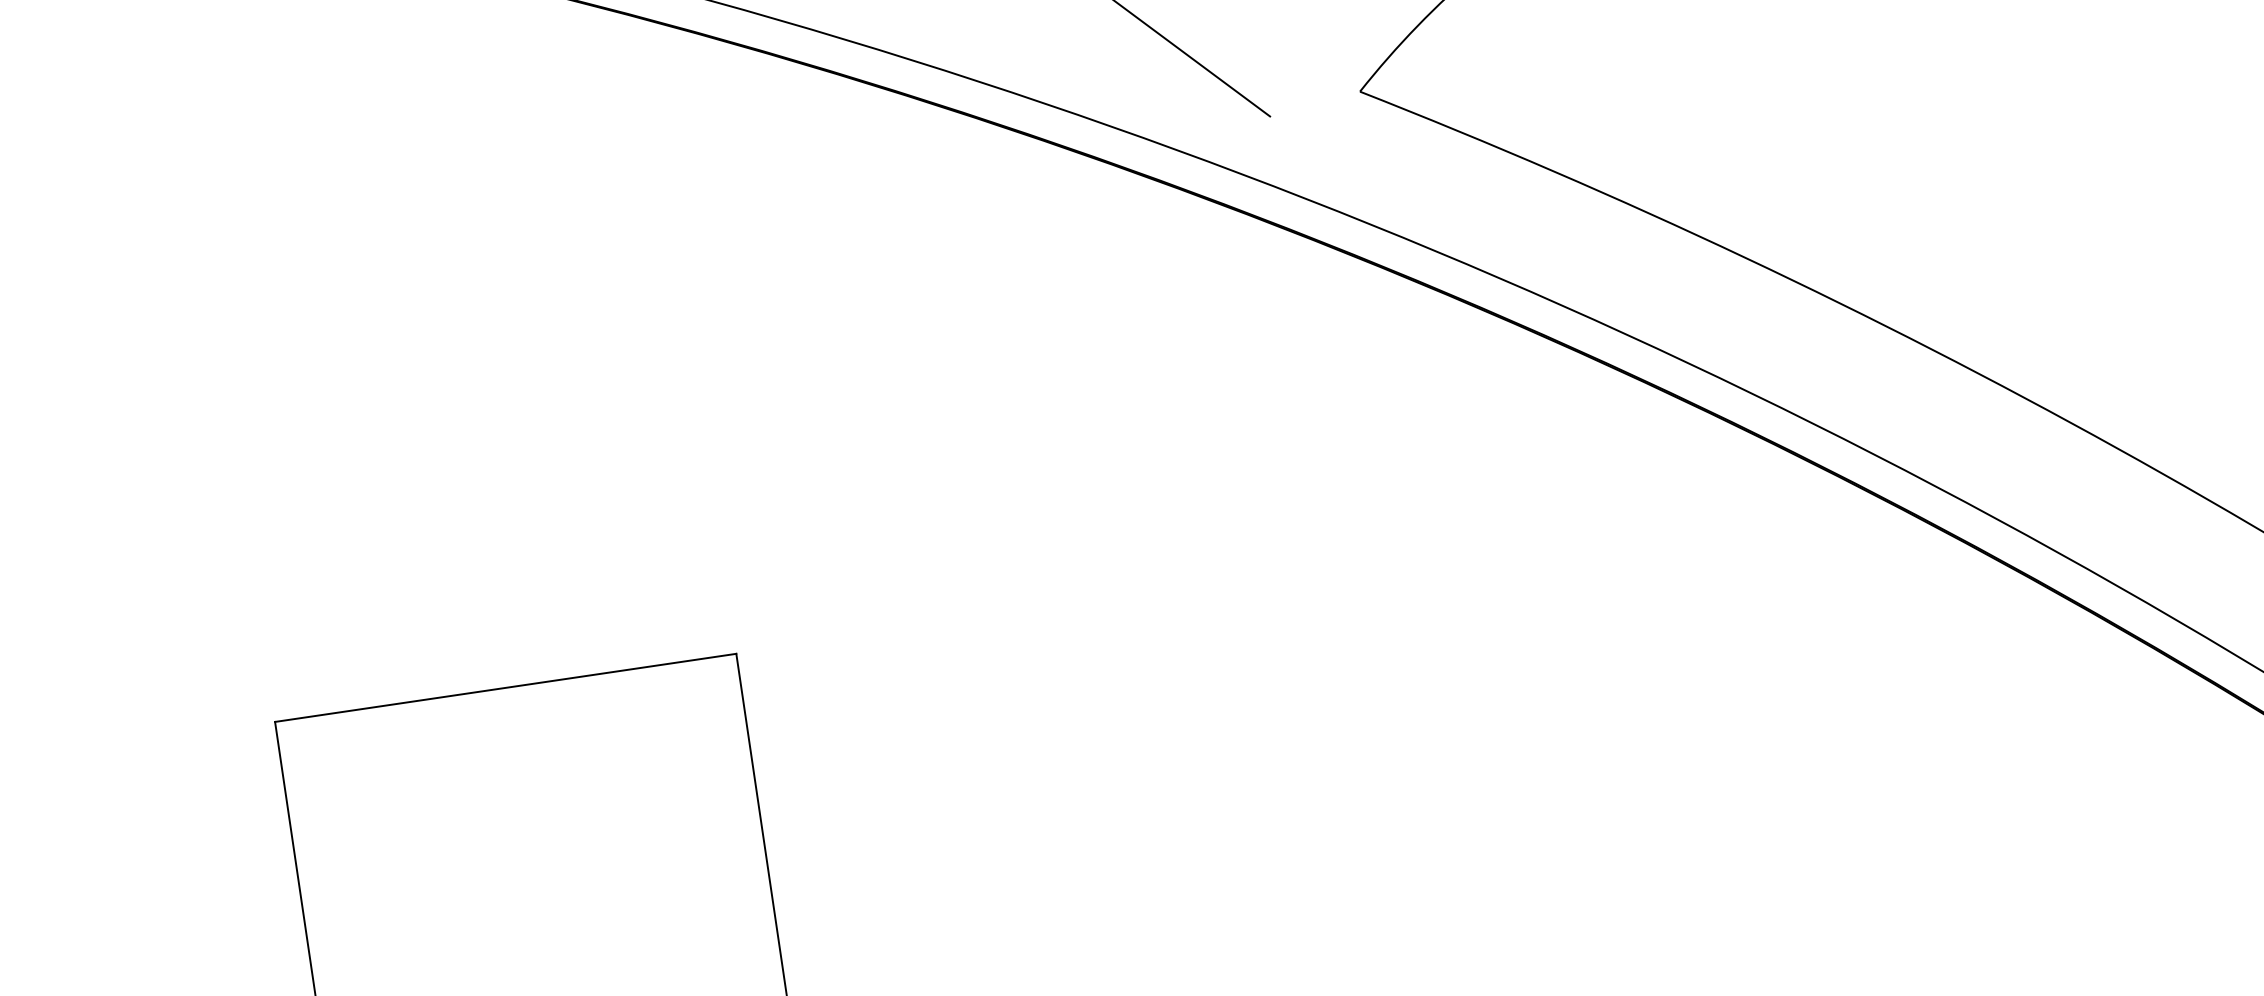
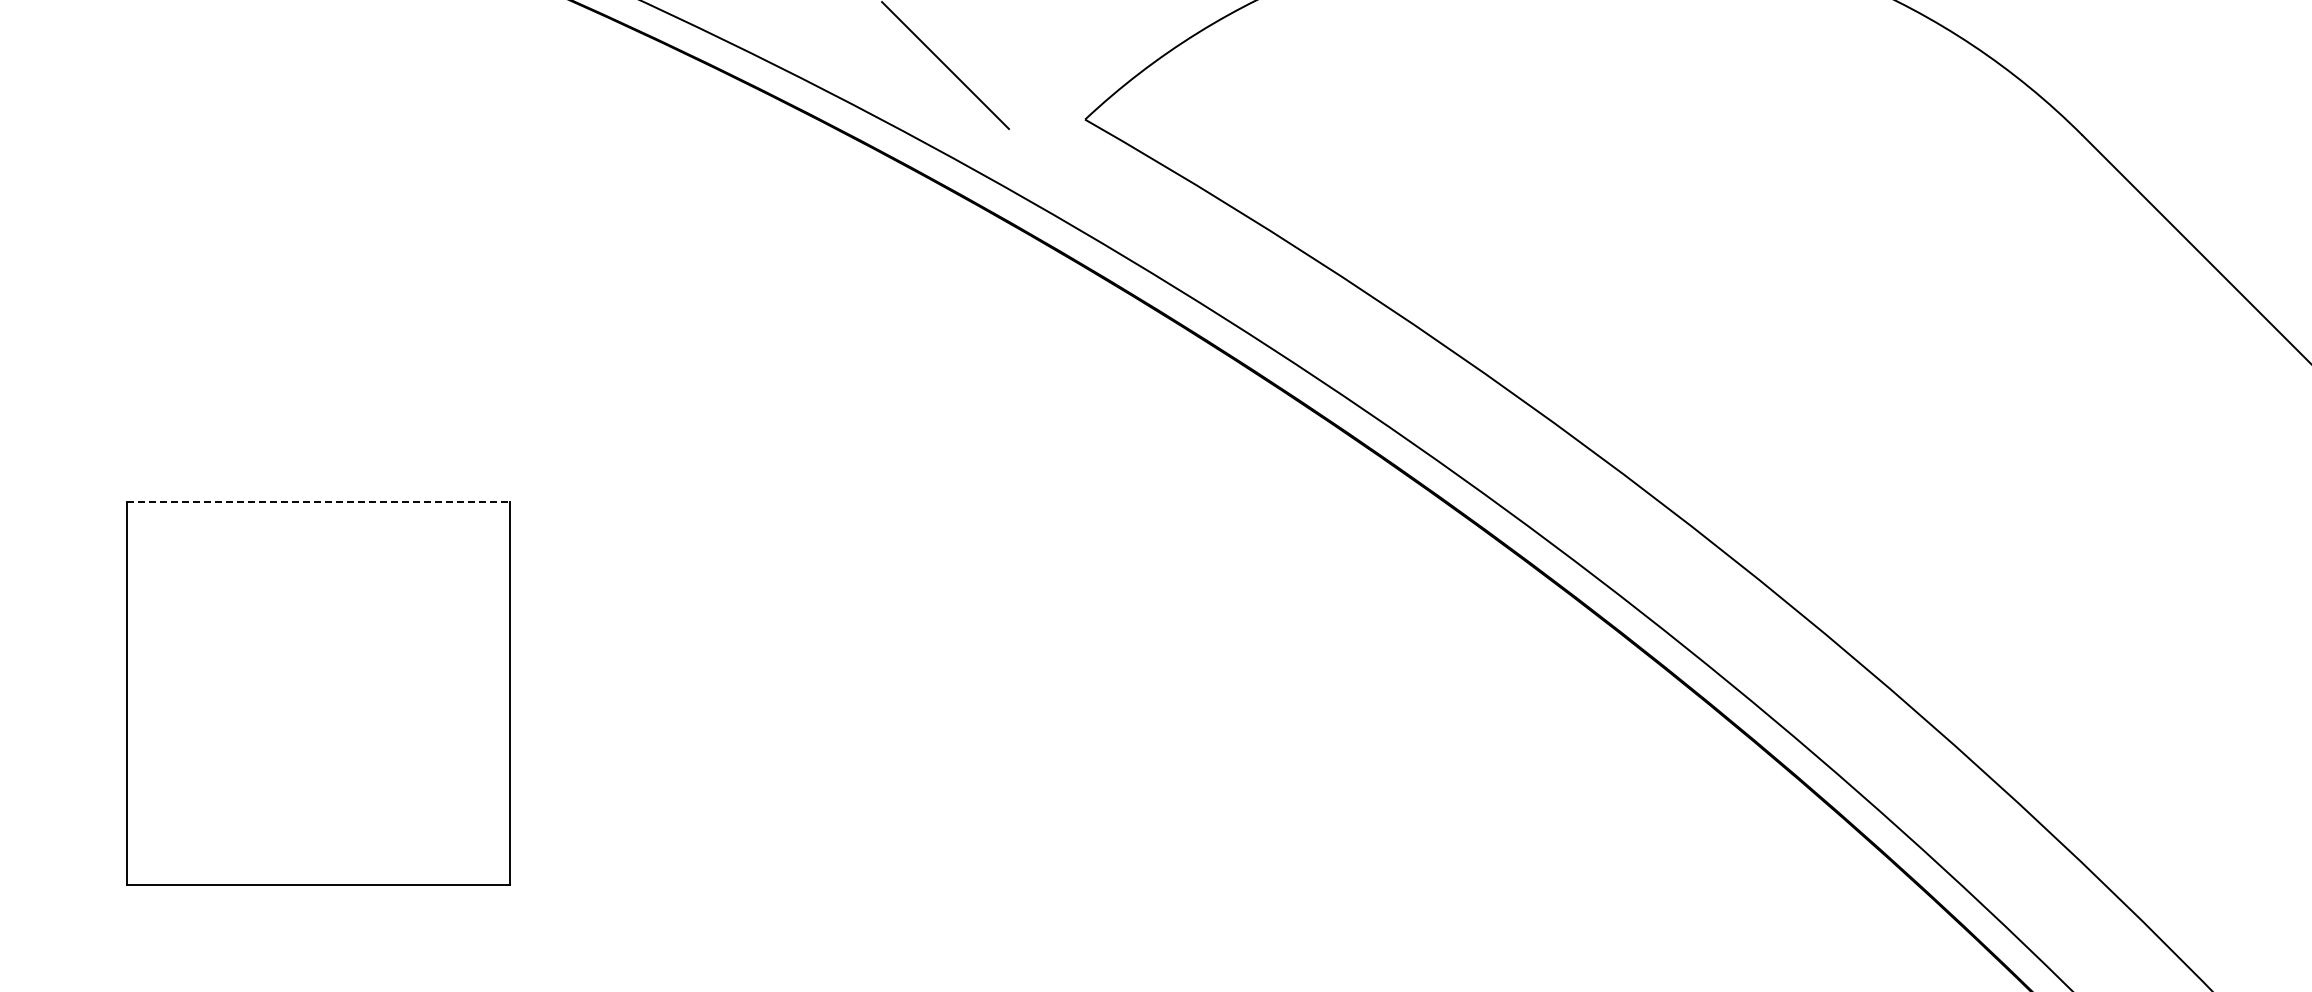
line: (505, 687) -> (318, 501), solid -> dashed

